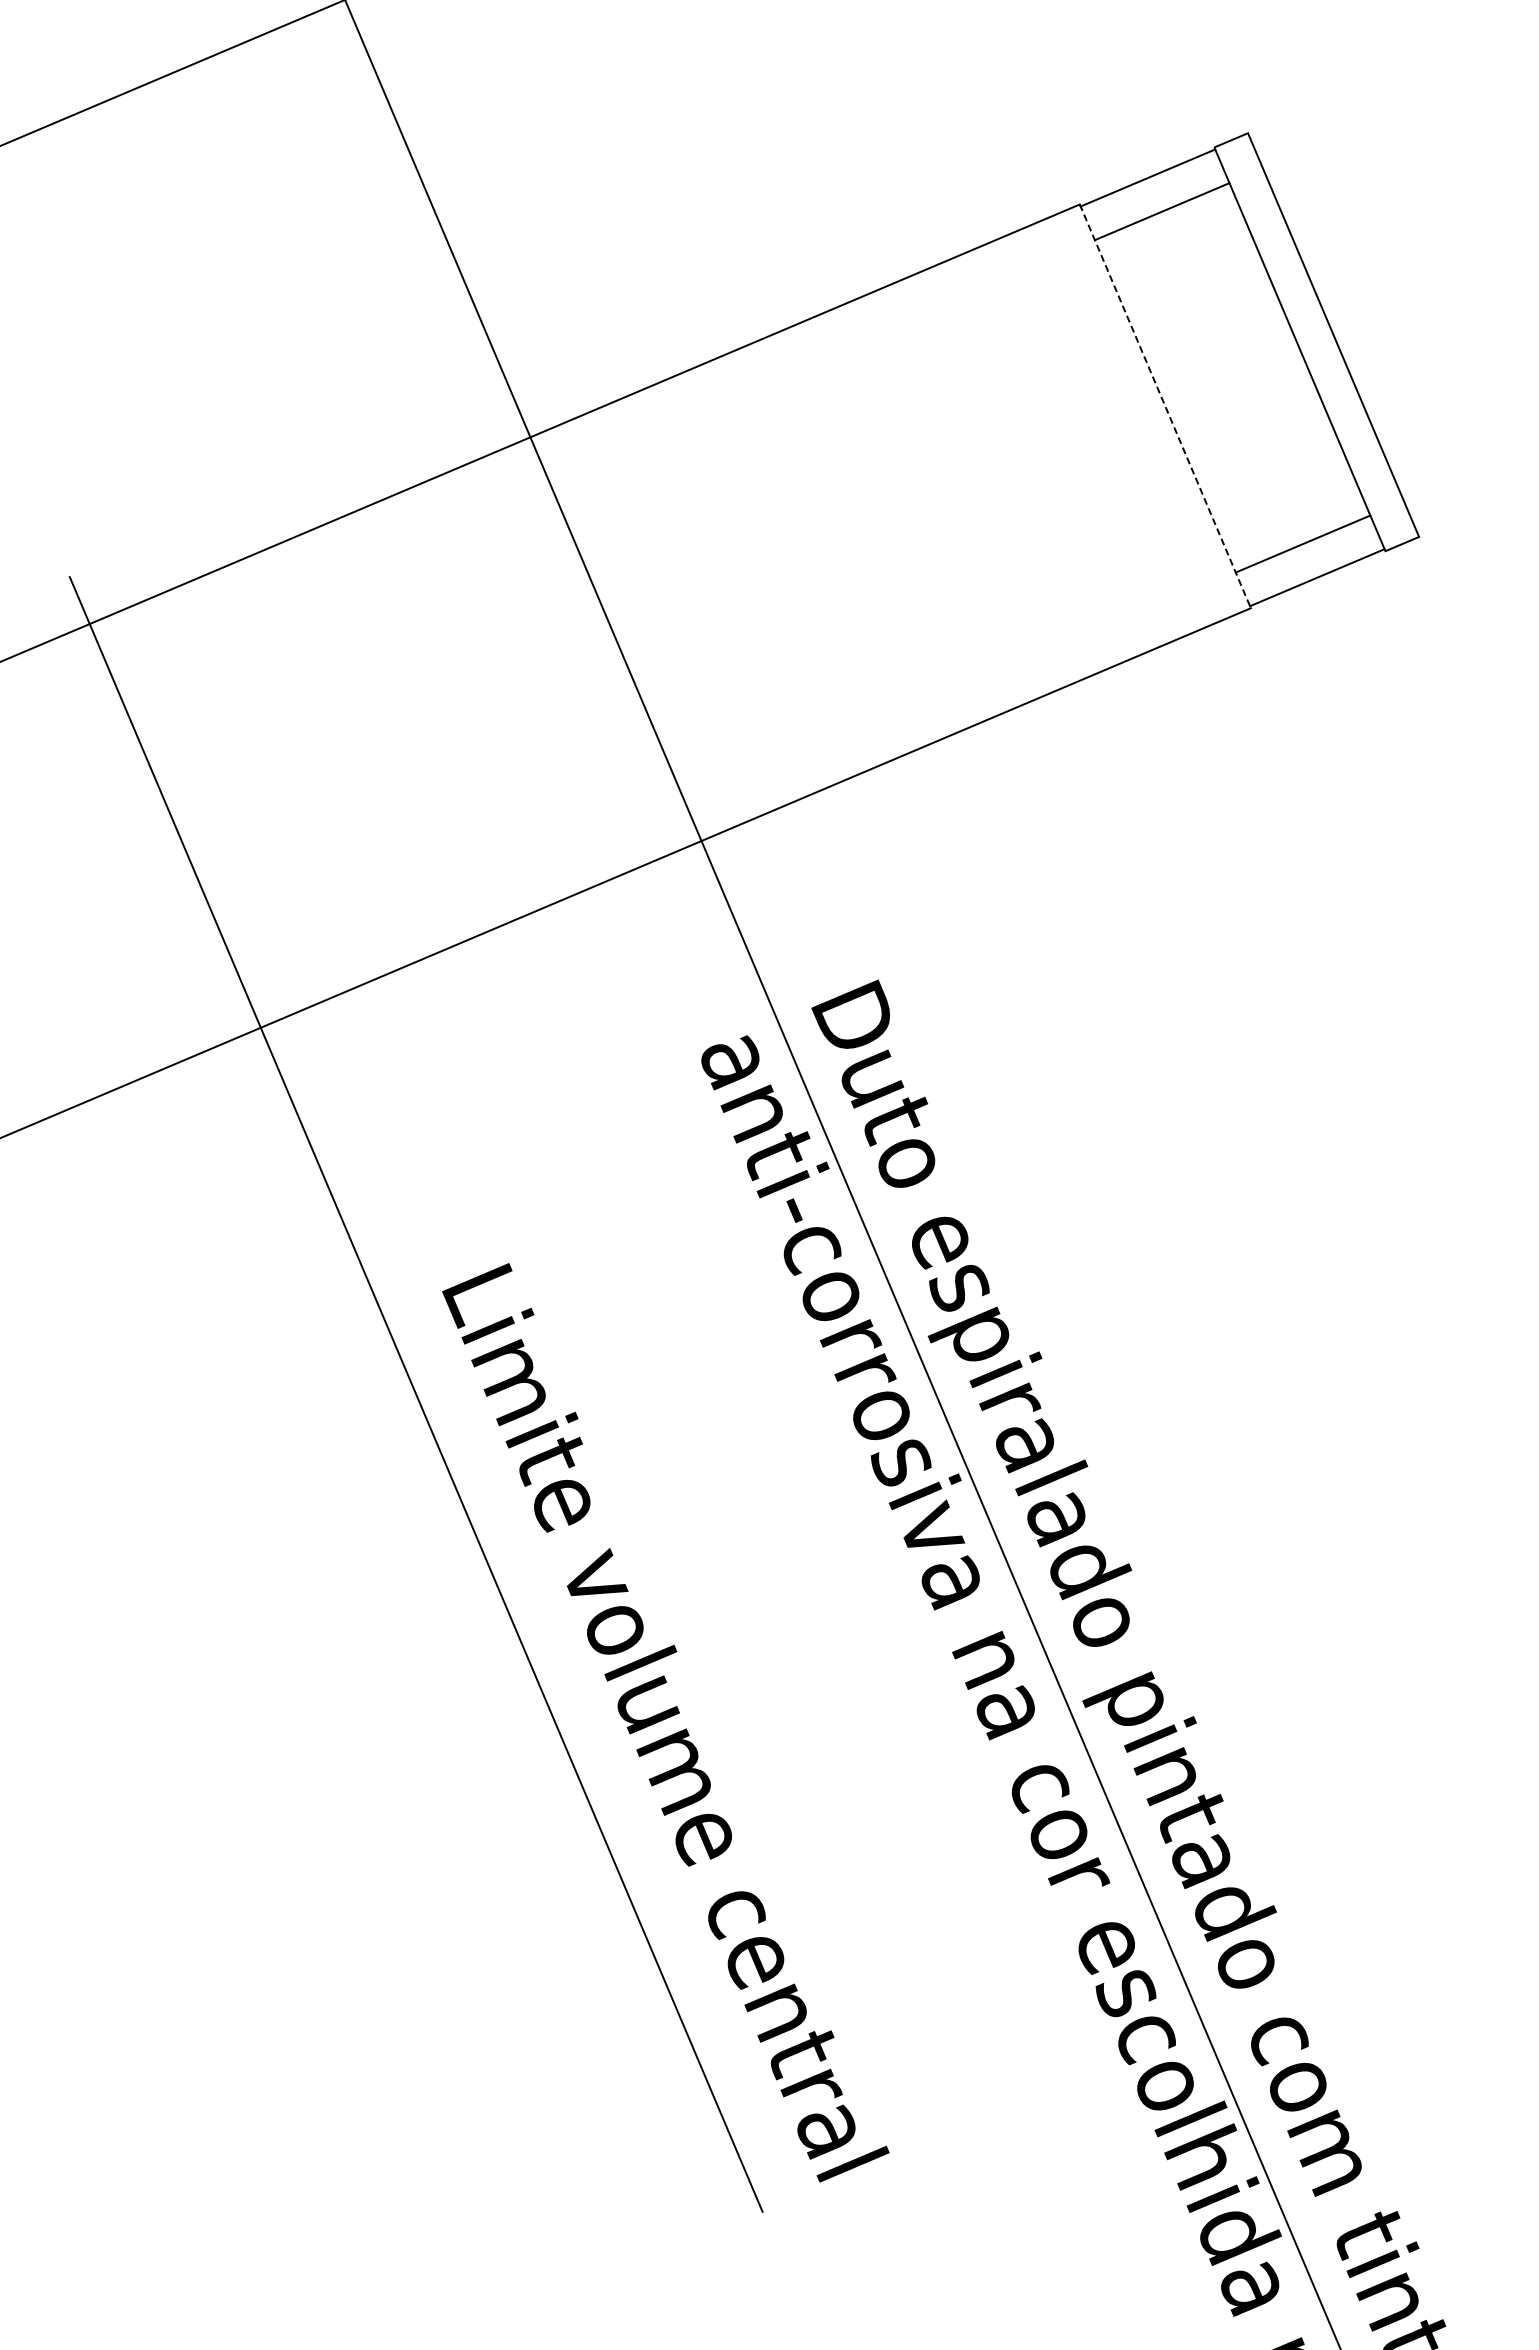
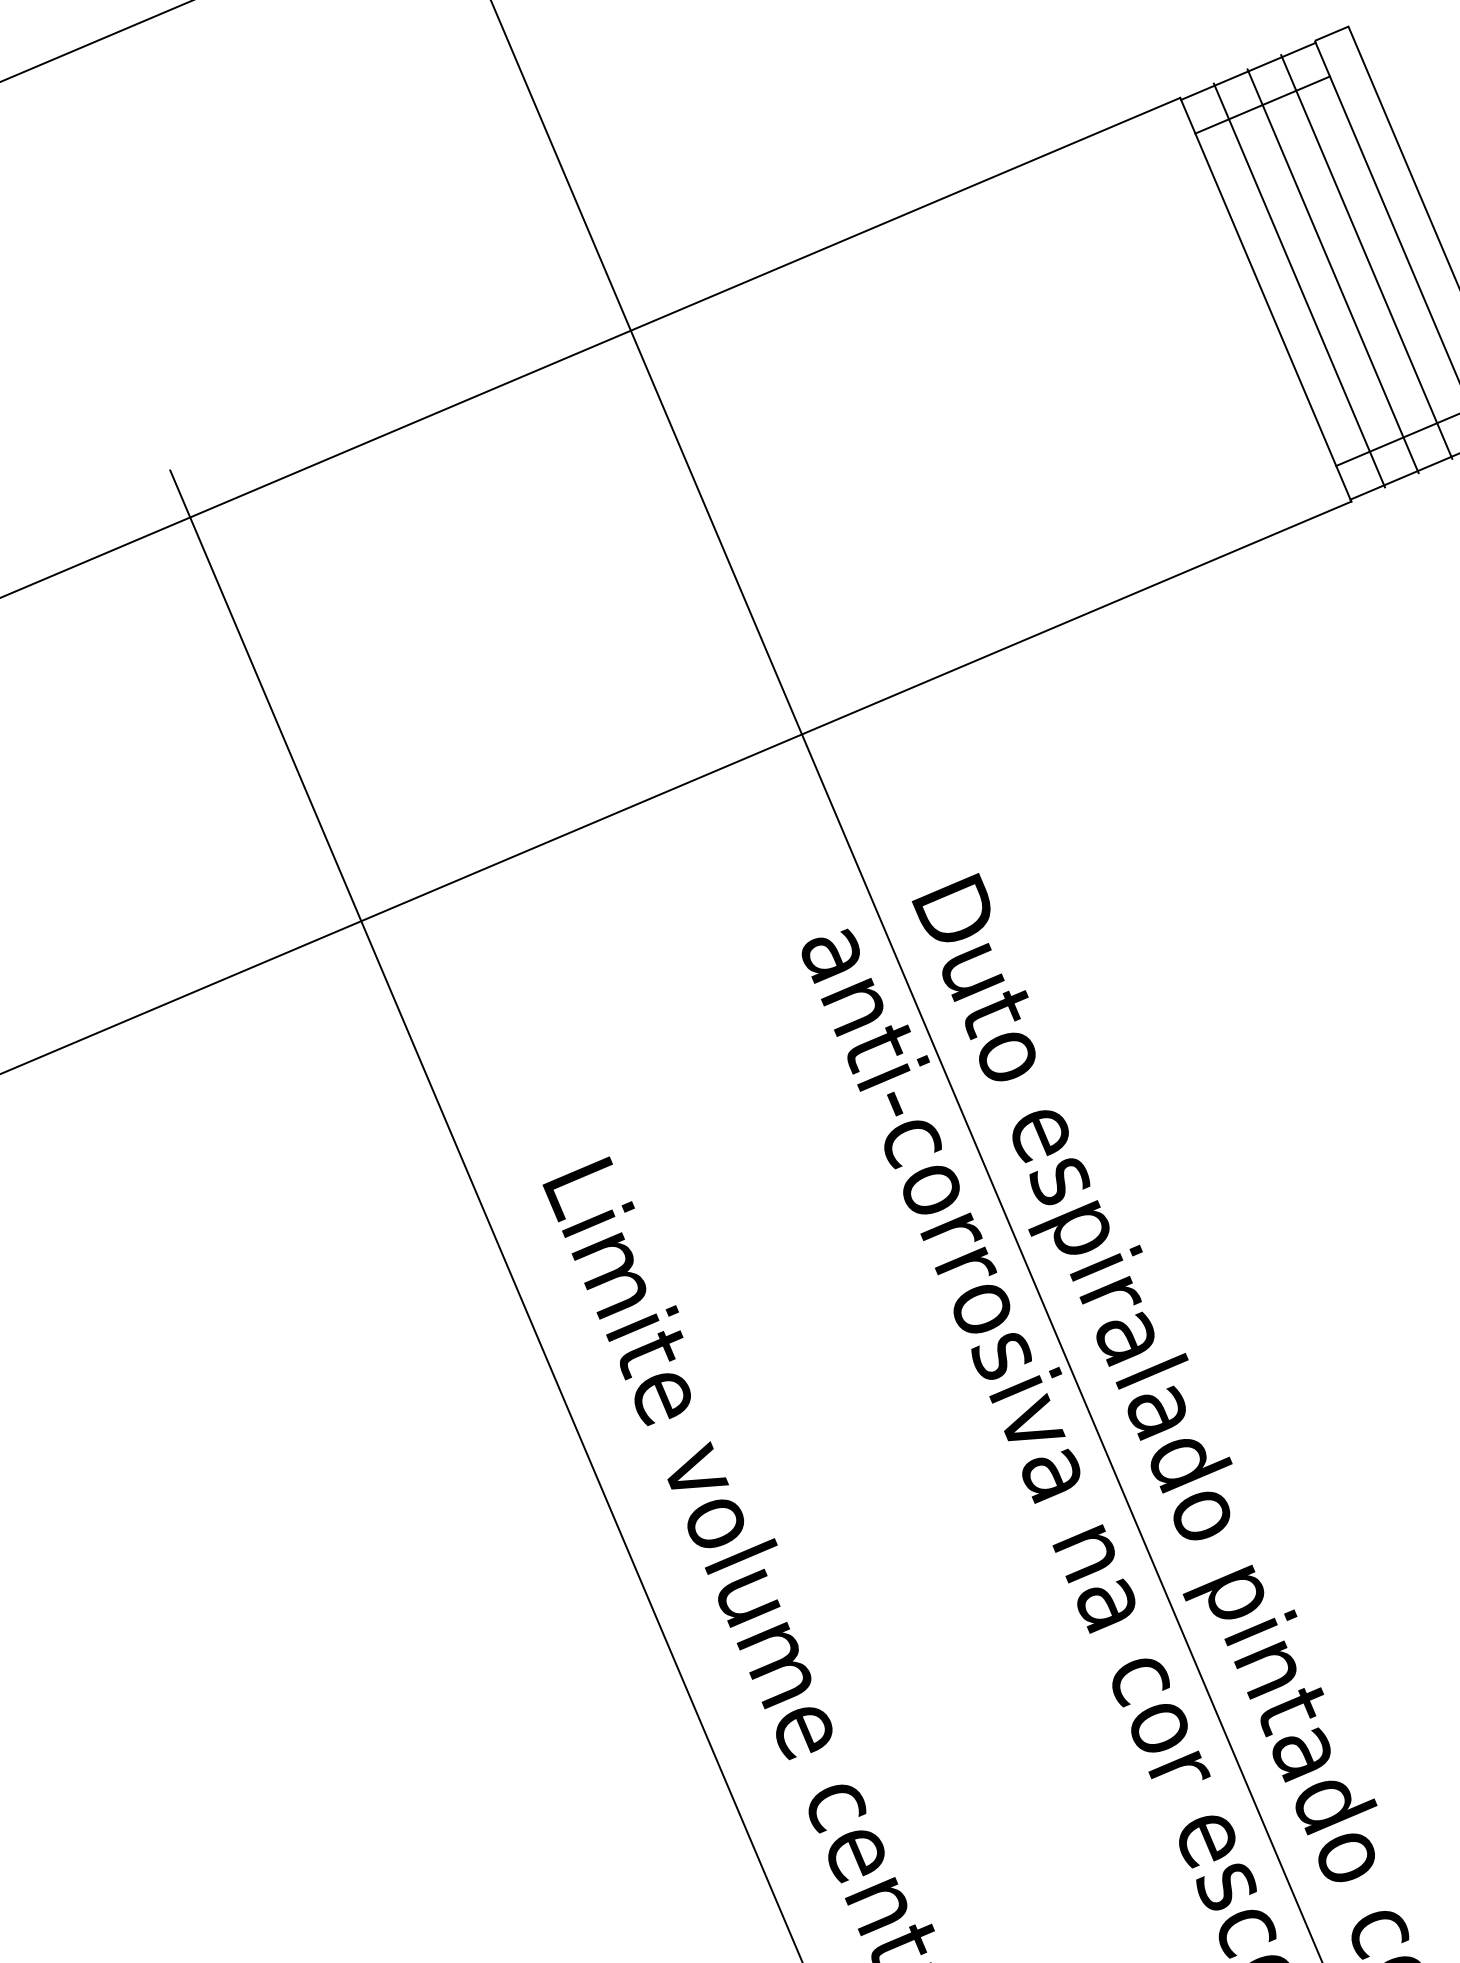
line: (1265, 363) -> (1365, 256), added
line: (1232, 377) -> (1332, 270), added
line: (1198, 391) -> (1298, 284), added
line: (1165, 406) -> (1265, 299), dashed -> solid

